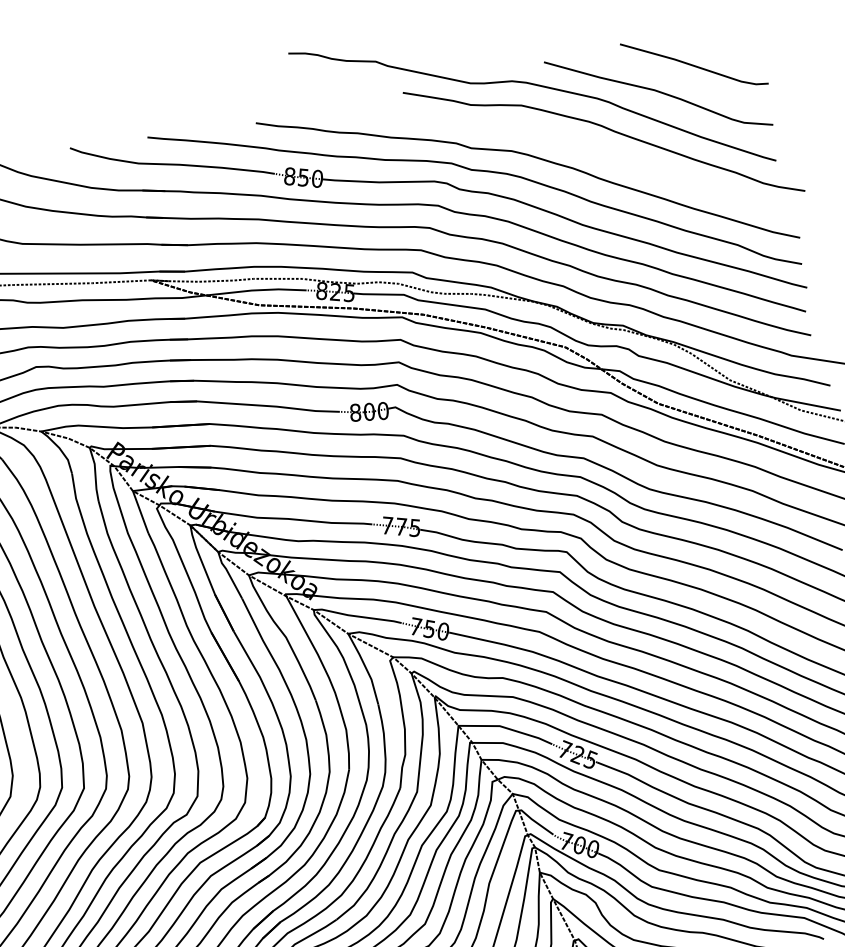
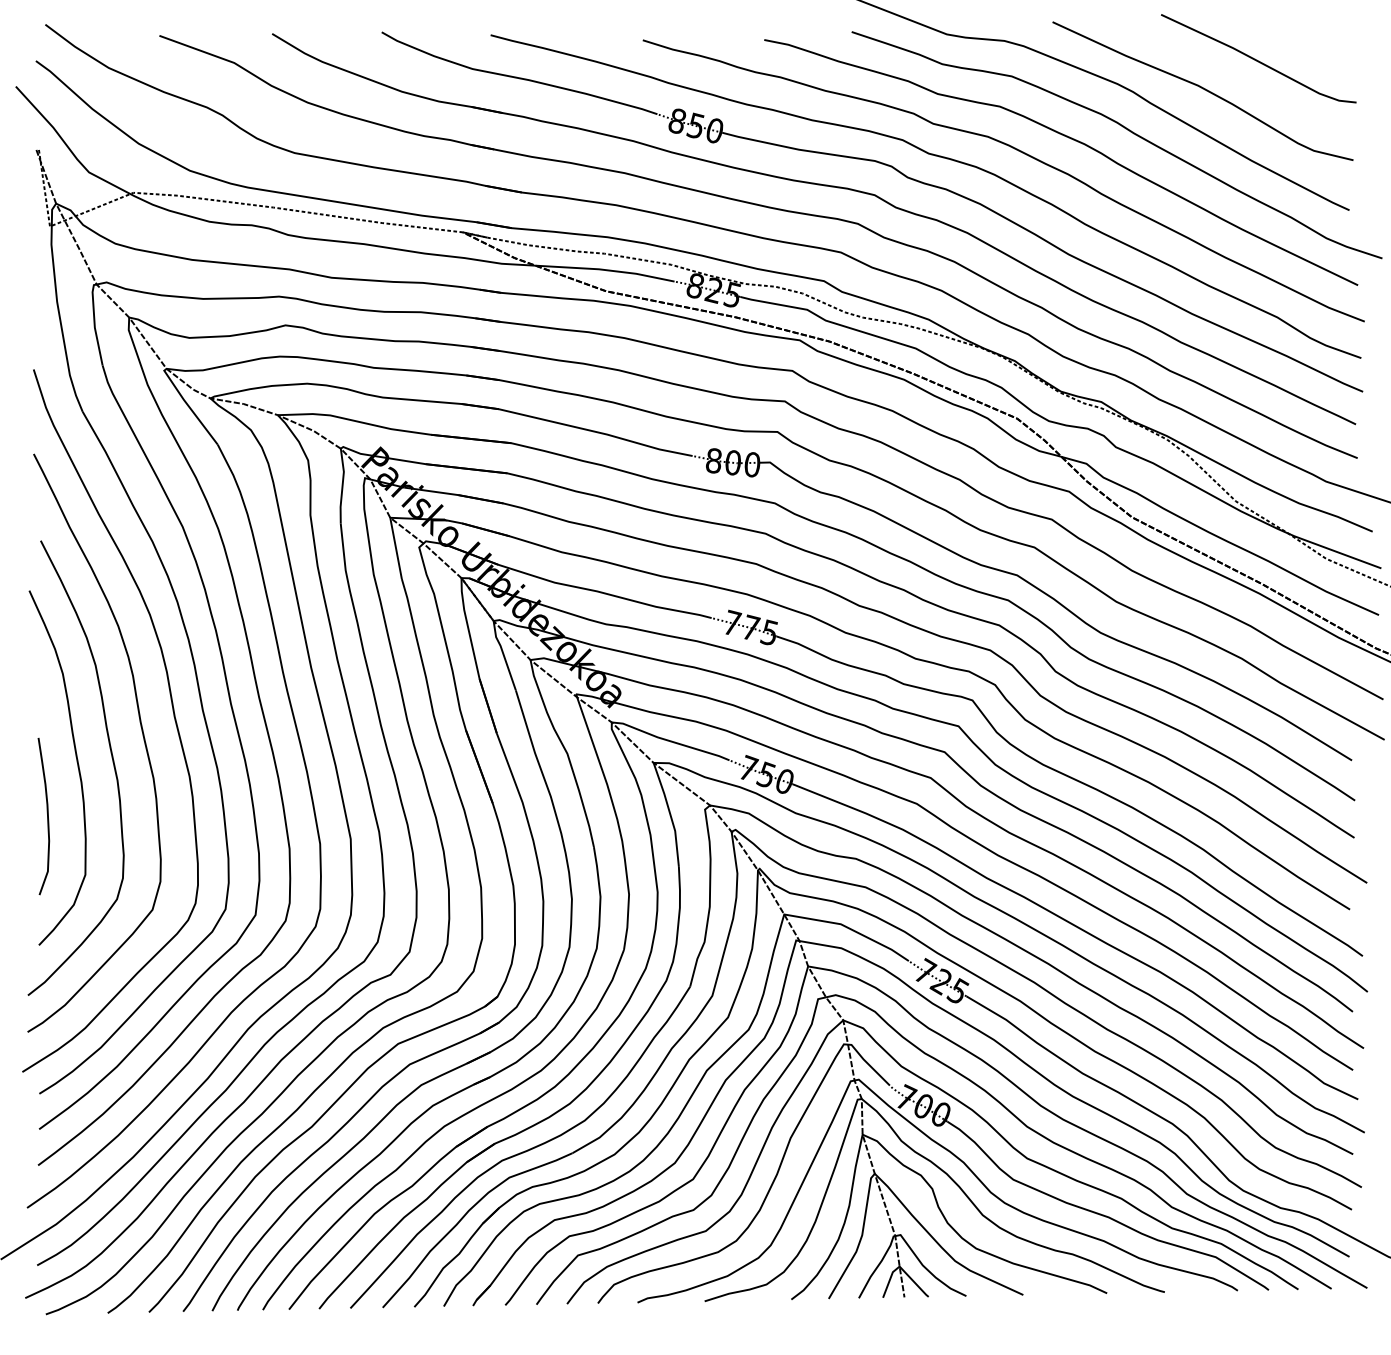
curve: (568, 142) -> (1068, 138), added

